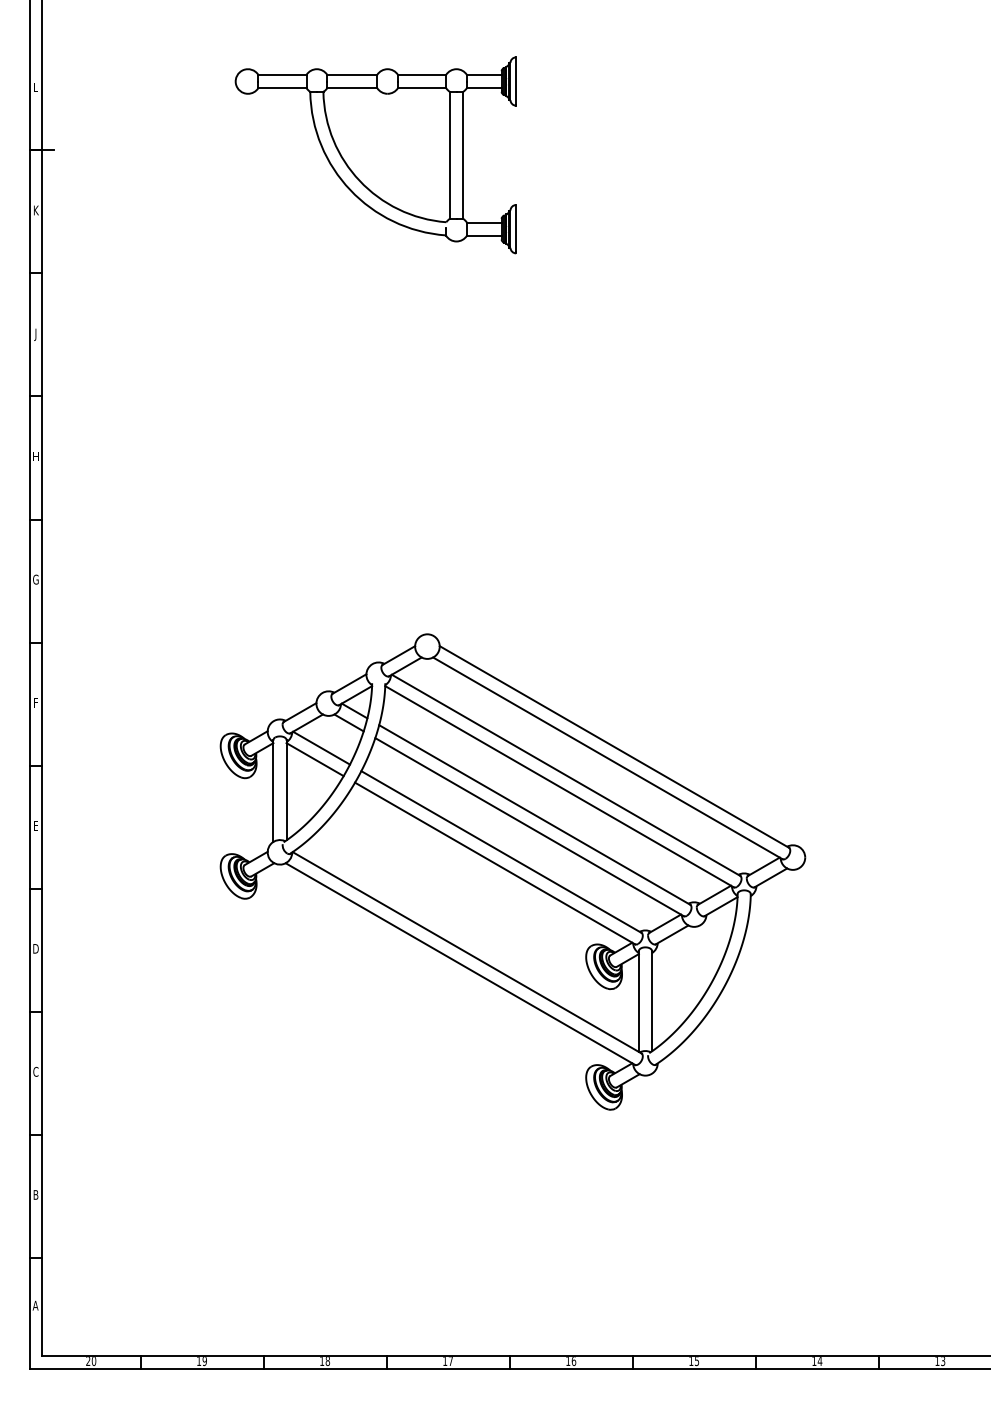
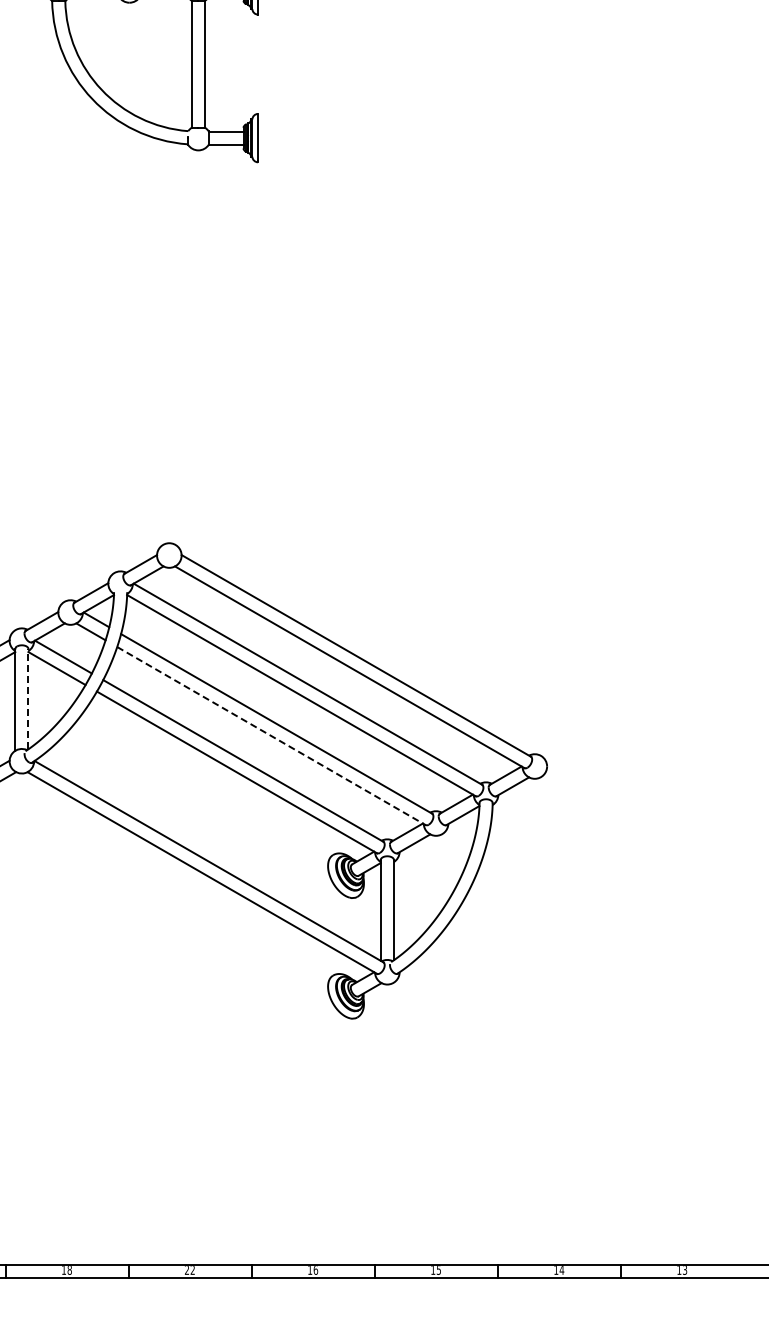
line: (286, 789) -> (28, 698), solid -> dashed
line: (530, 827) -> (272, 736), solid -> dashed
text: (447, 1361) -> (189, 1270), 17 -> 22

